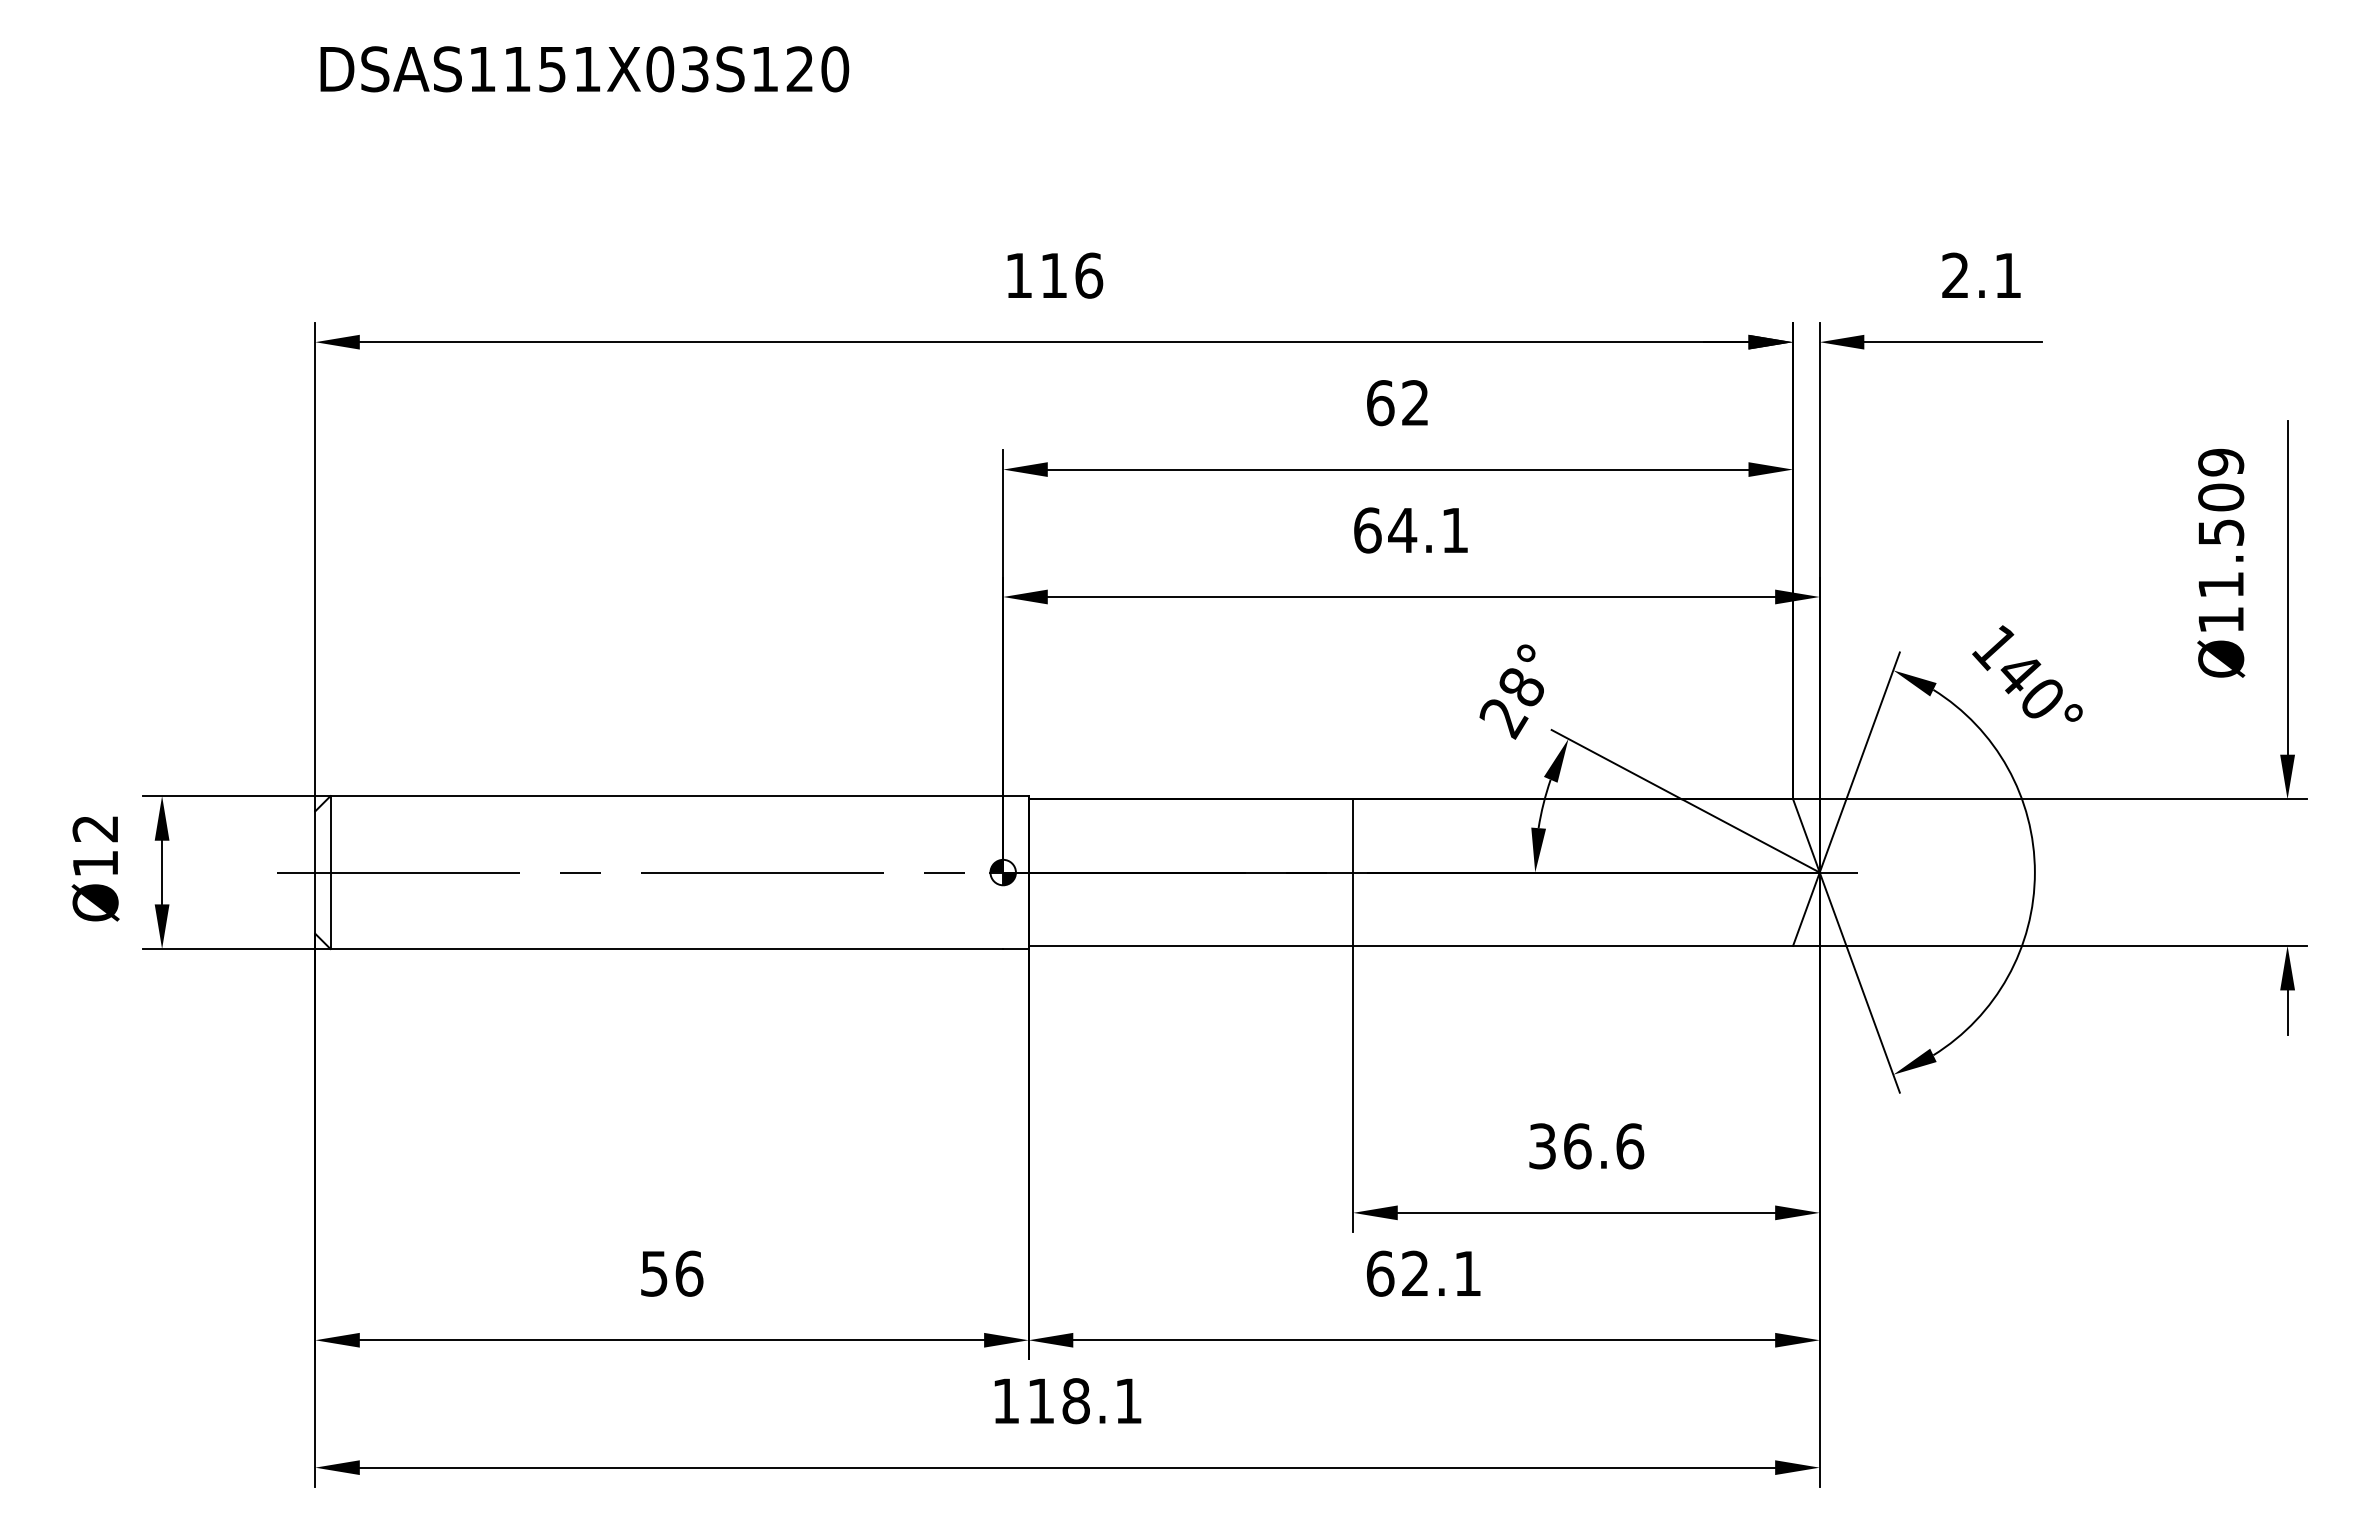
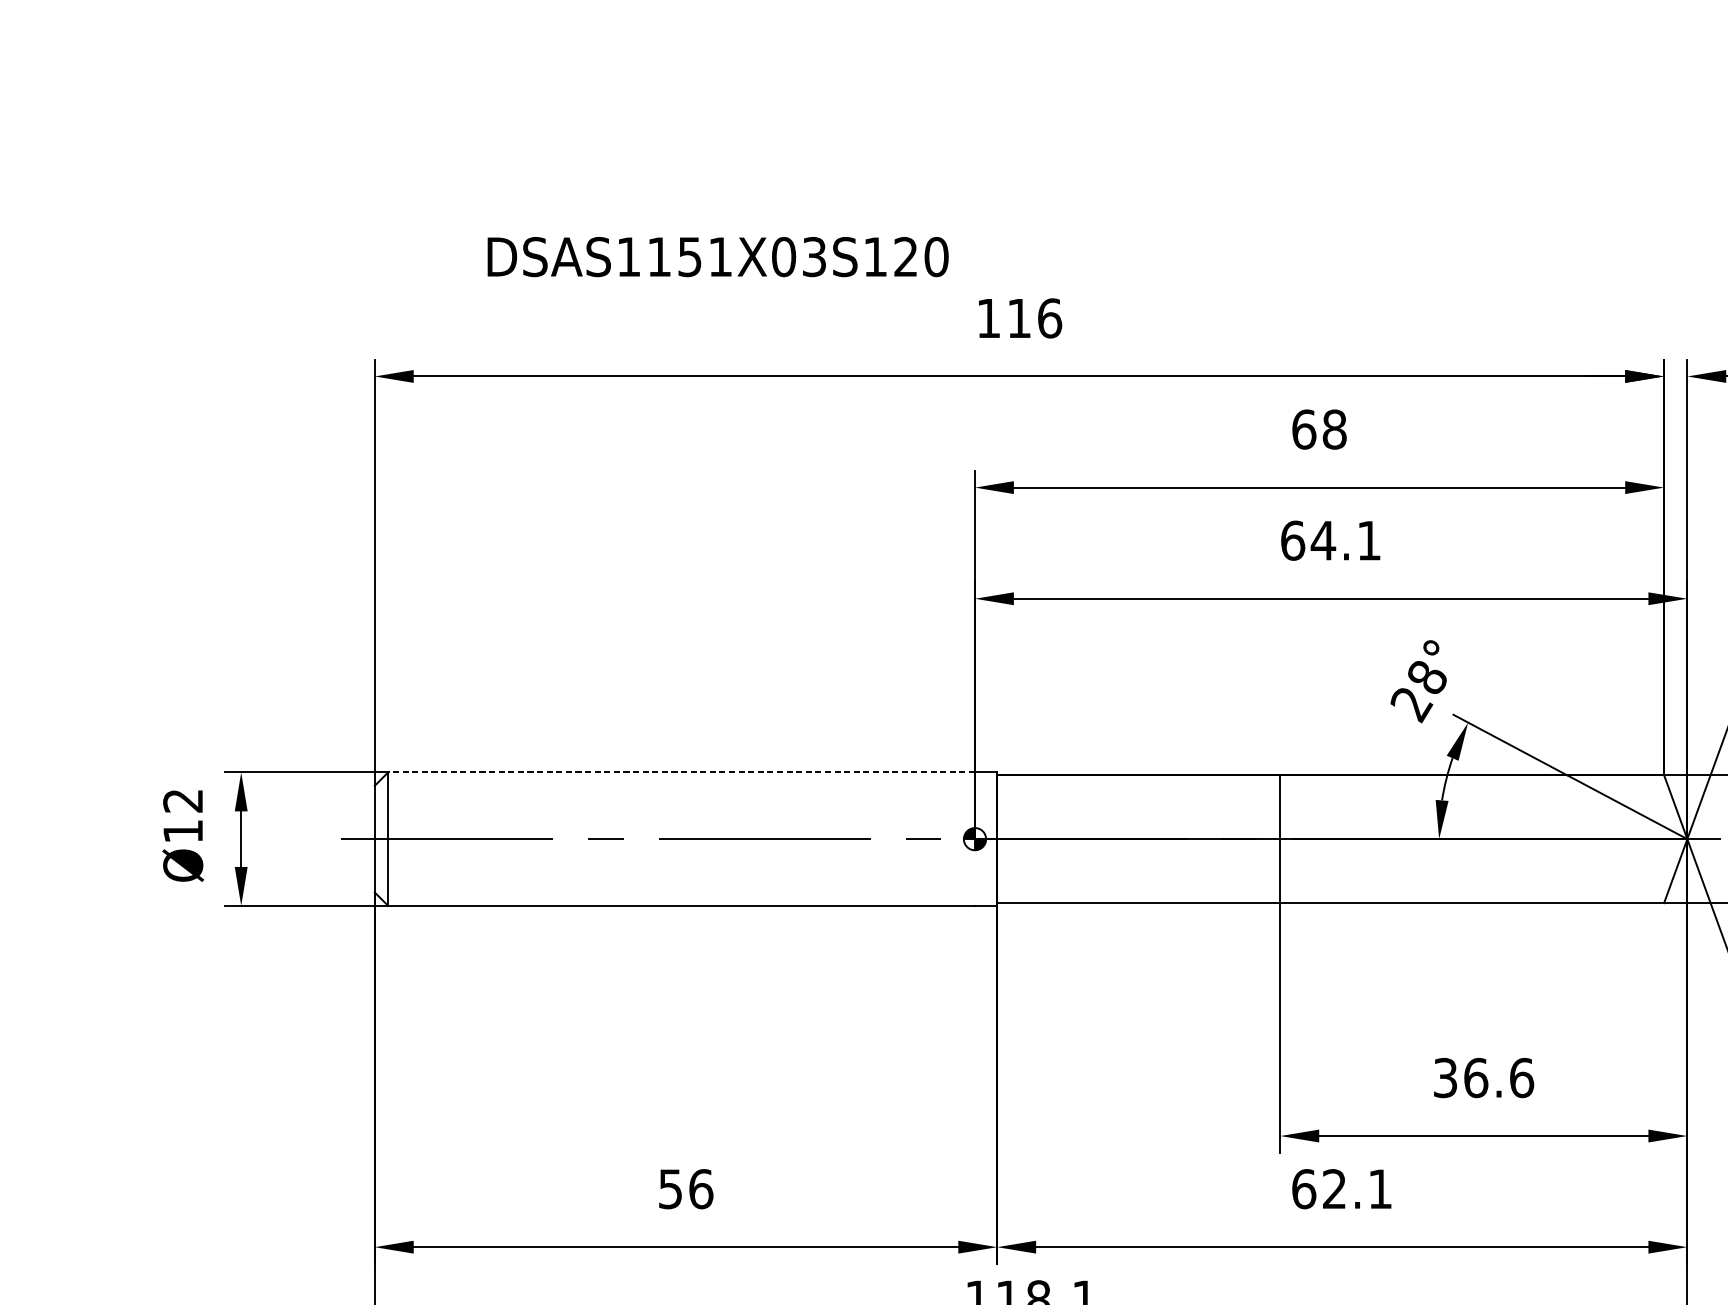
text: (584, 69) -> (717, 257), moved
text: (1415, 403) -> (1334, 429), 62 -> 68
line: (666, 796) -> (681, 772), solid -> dashed

